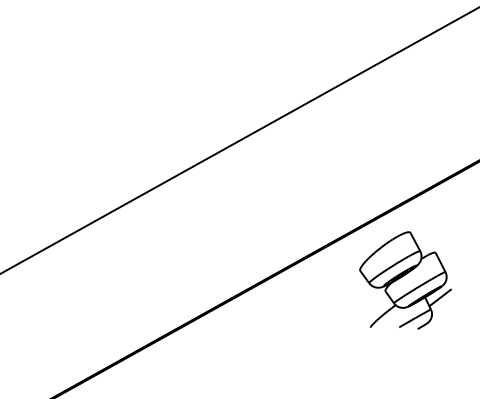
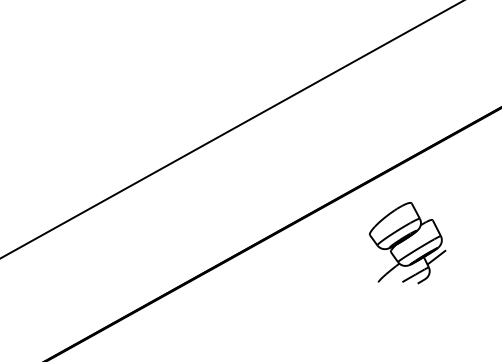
part: (405, 280) -> (407, 243), moved

